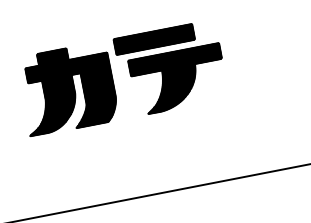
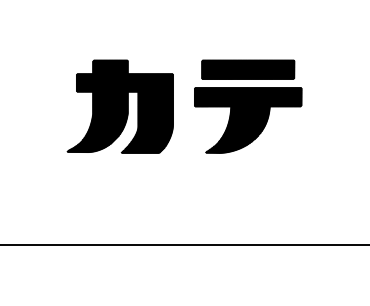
part: (154, 39) -> (248, 69), moved

